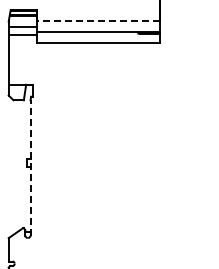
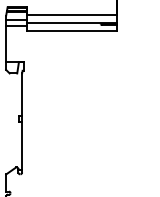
line: (98, 20) -> (71, 14), dashed -> solid
line: (30, 167) -> (22, 122), dashed -> solid

